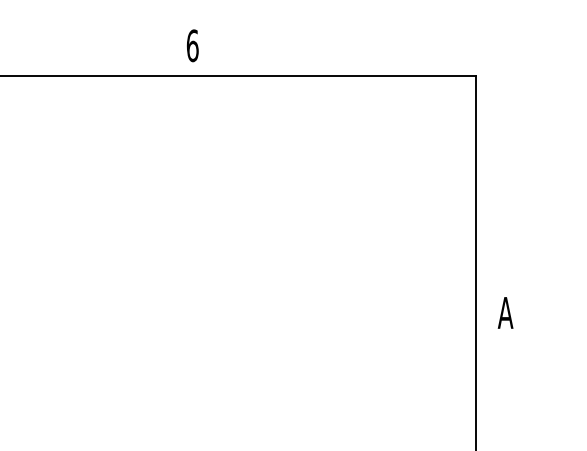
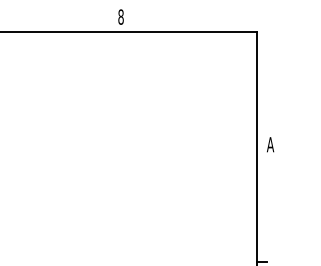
text: (191, 44) -> (120, 16), 6 -> 8

